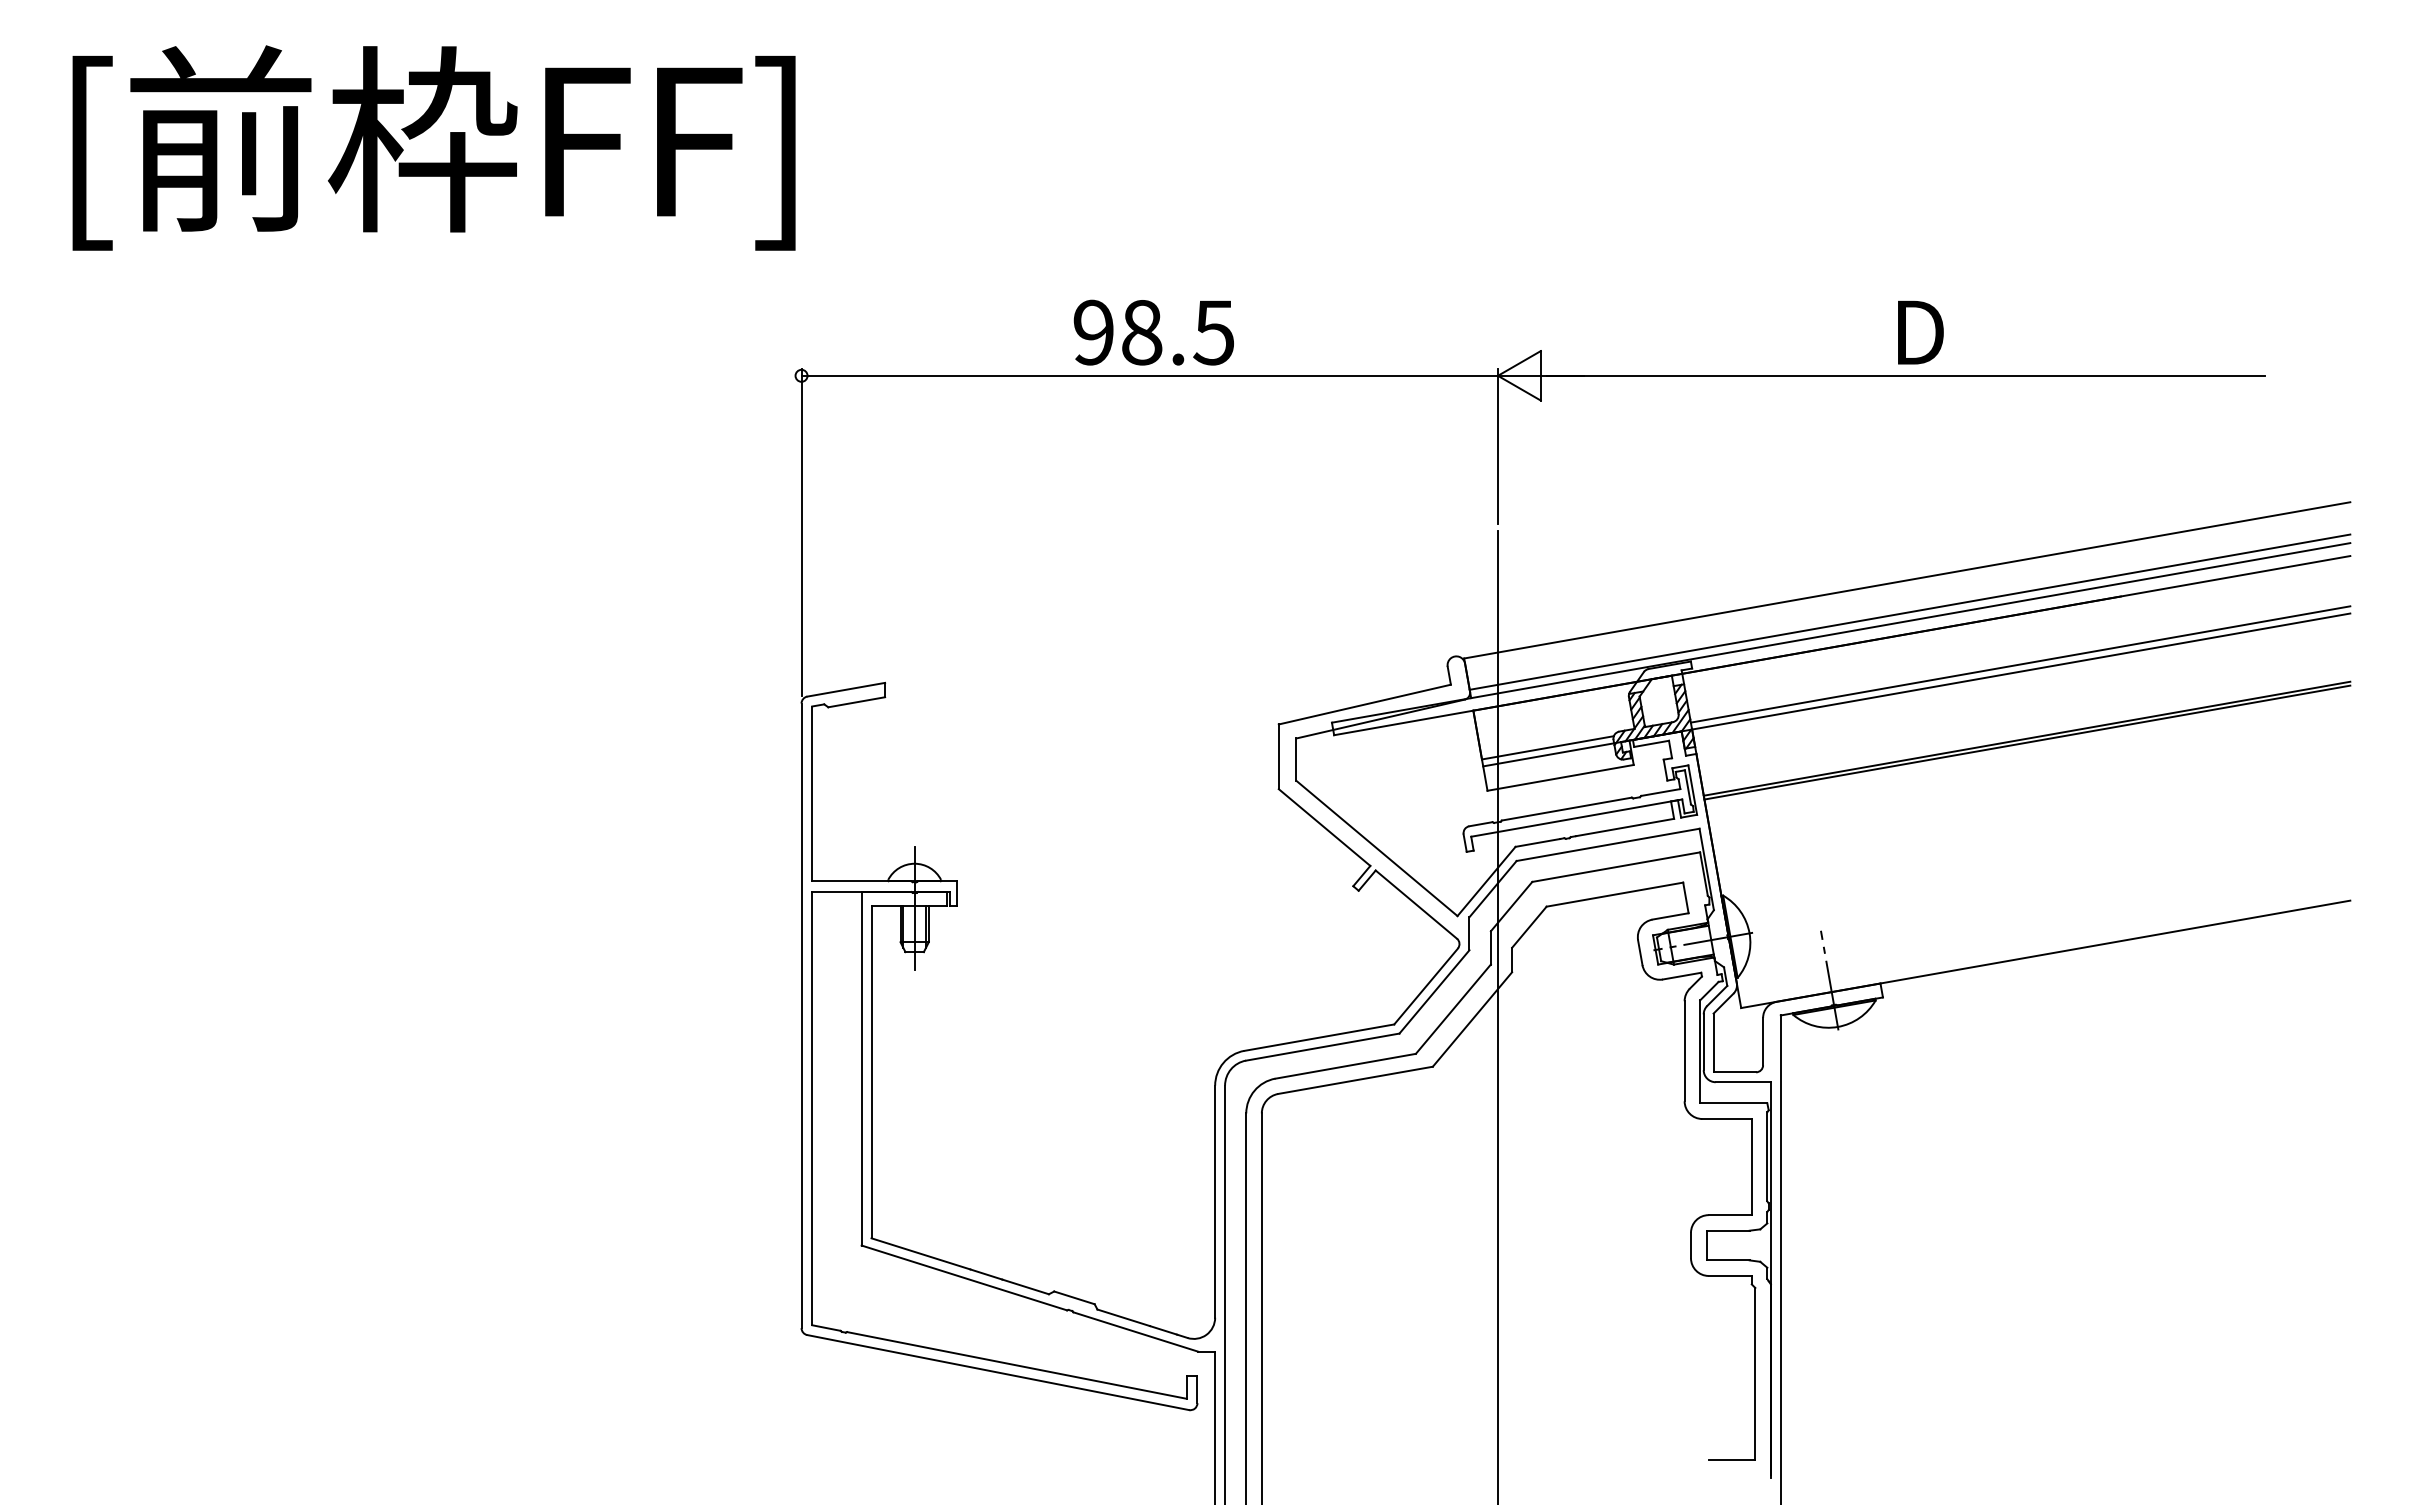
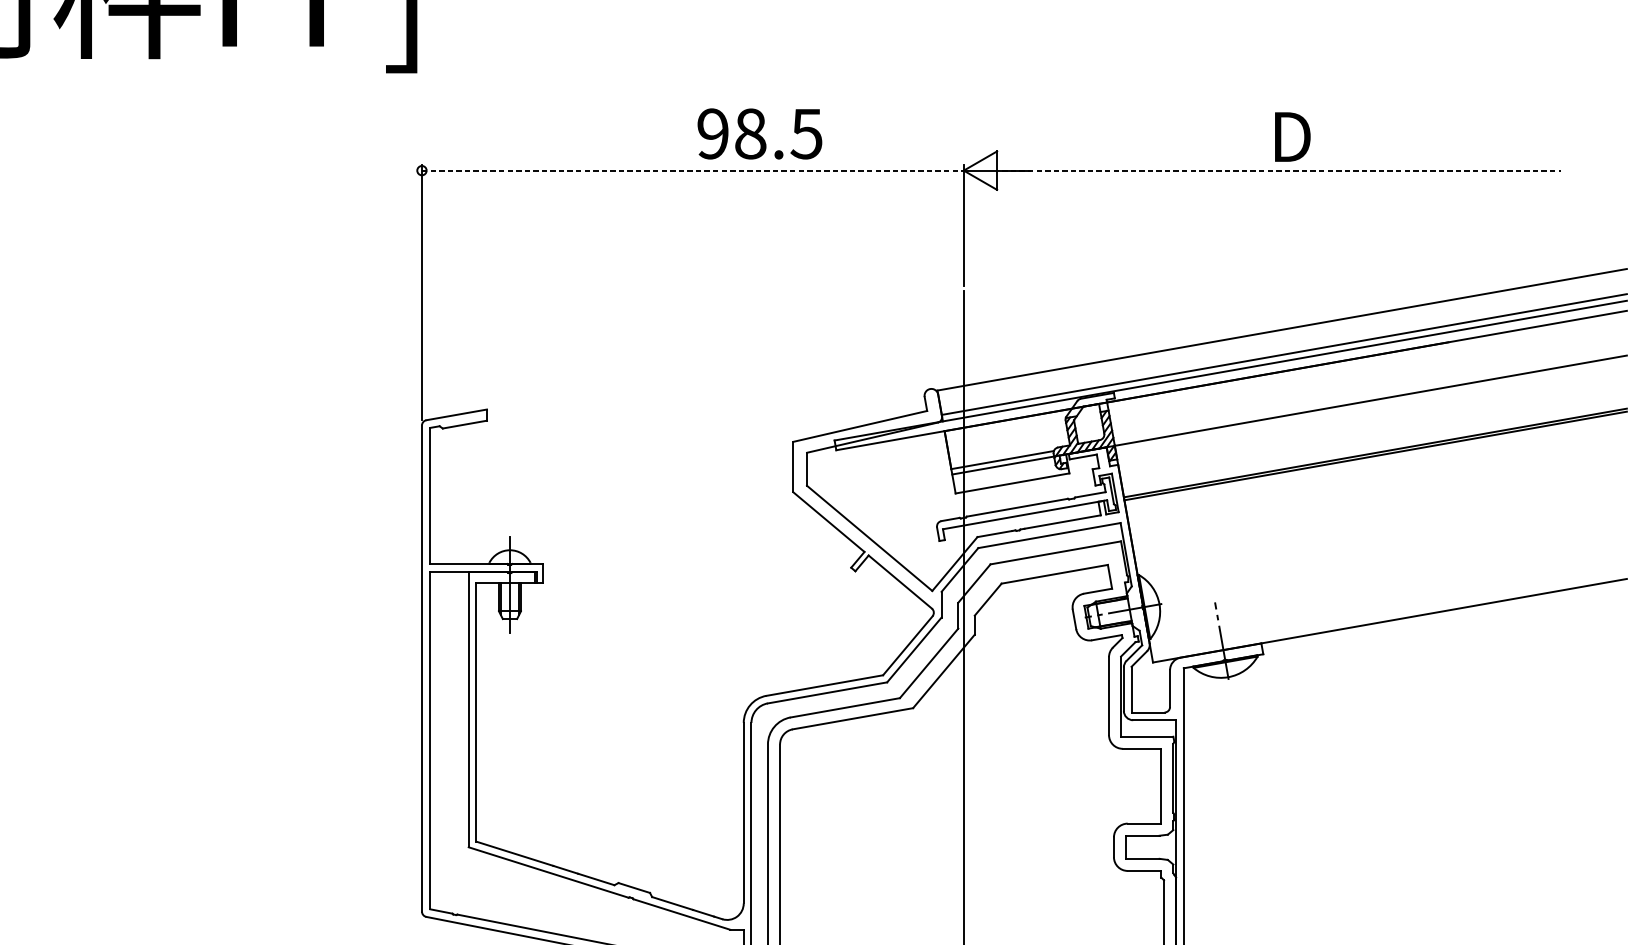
text: (1153, 332) -> (759, 133), moved
line: (1150, 375) -> (693, 170), solid -> dashed
line: (1906, 375) -> (1281, 170), solid -> dashed
line: (2020, 664) -> (1370, 395), removed

